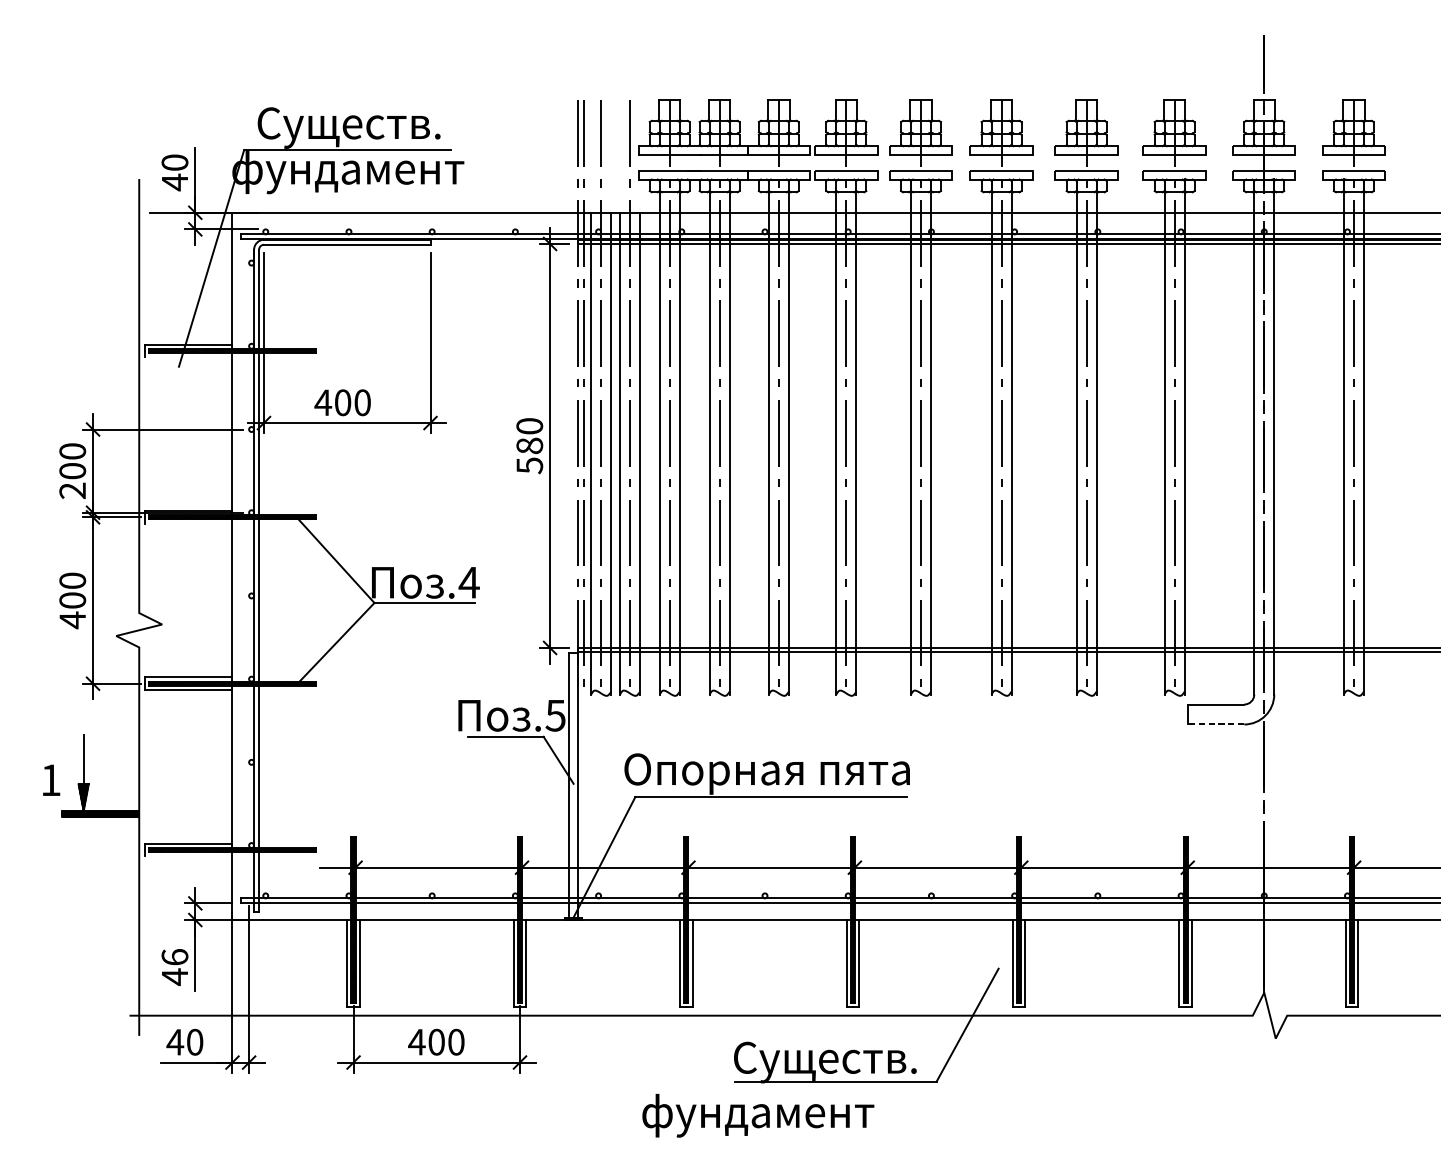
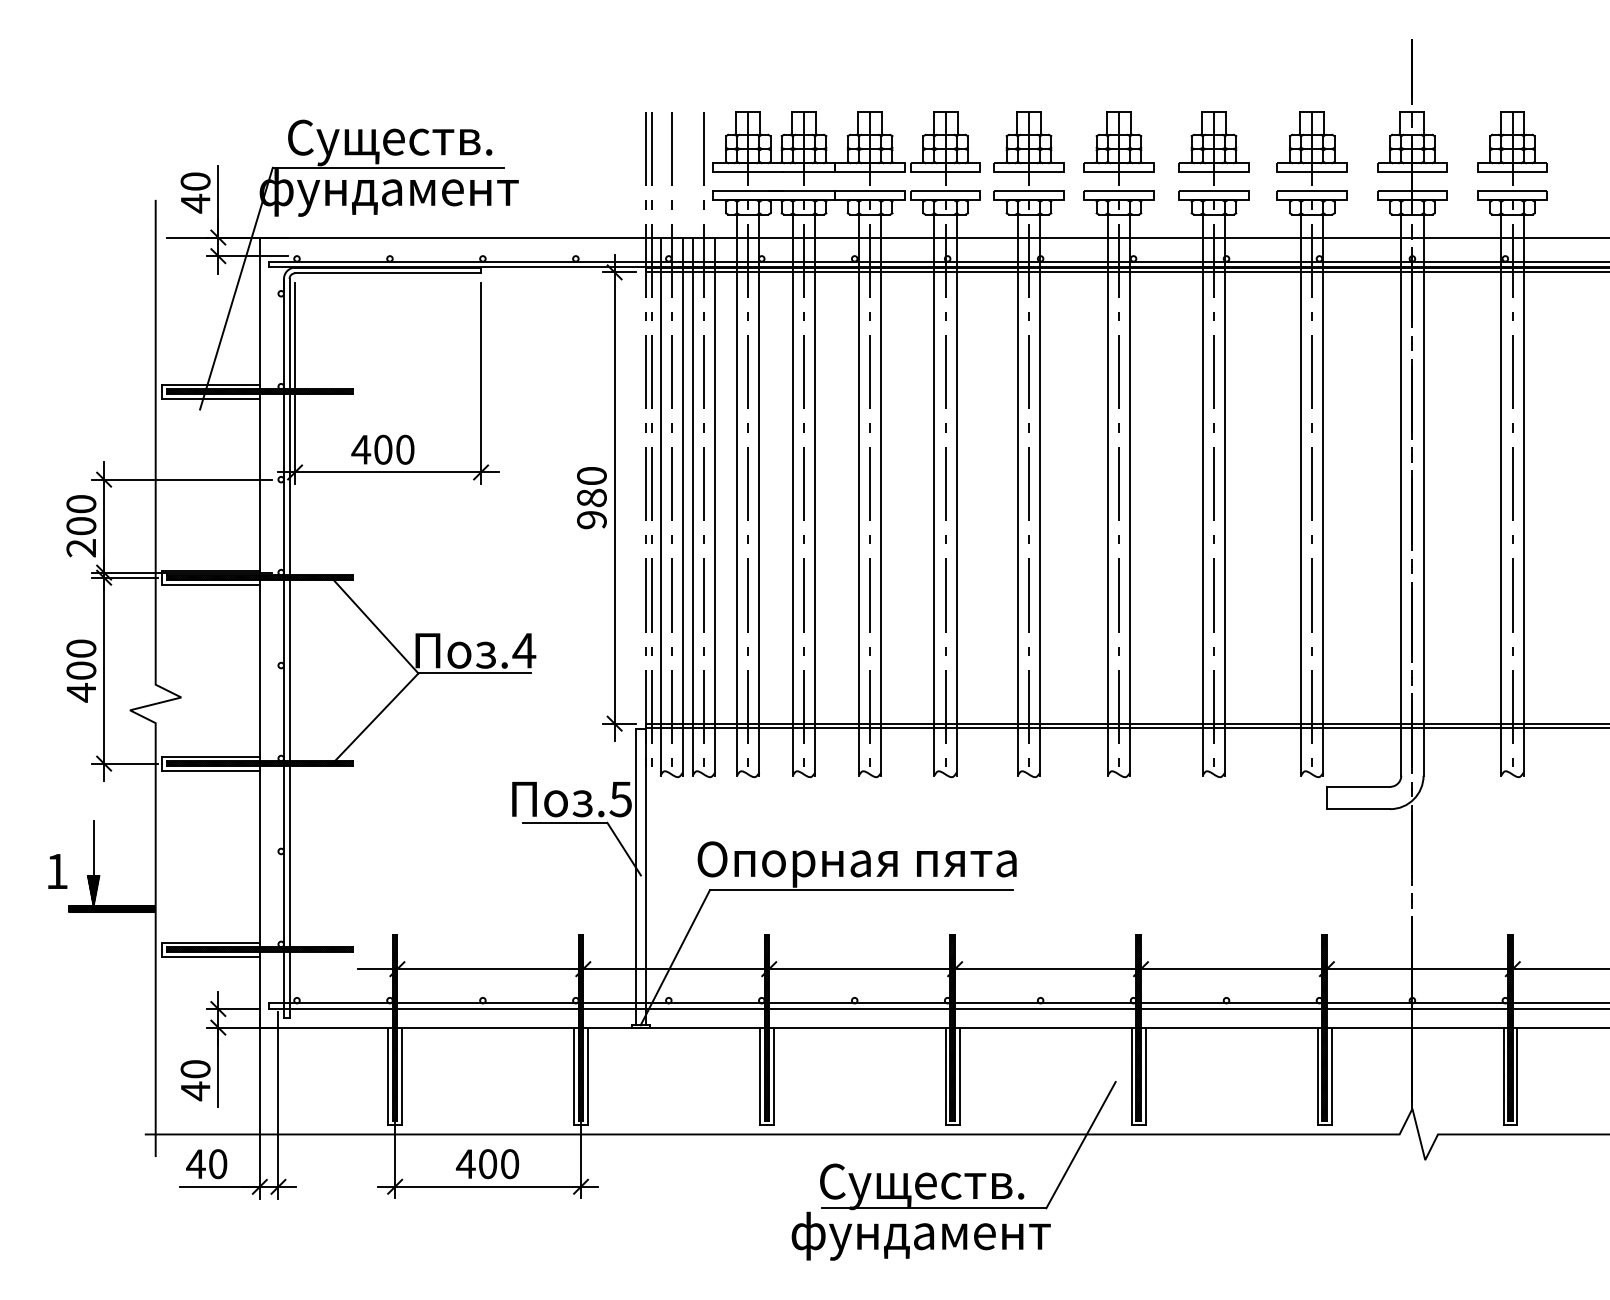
line: (188, 356) -> (210, 398), added
text: (529, 466) -> (591, 520), 580 -> 980
line: (188, 523) -> (210, 584), added
line: (1215, 724) -> (1358, 809), dashed -> solid
line: (188, 856) -> (210, 956), added
text: (174, 957) -> (195, 1069), 46 -> 40
text: (757, 1115) -> (920, 1235), moved

